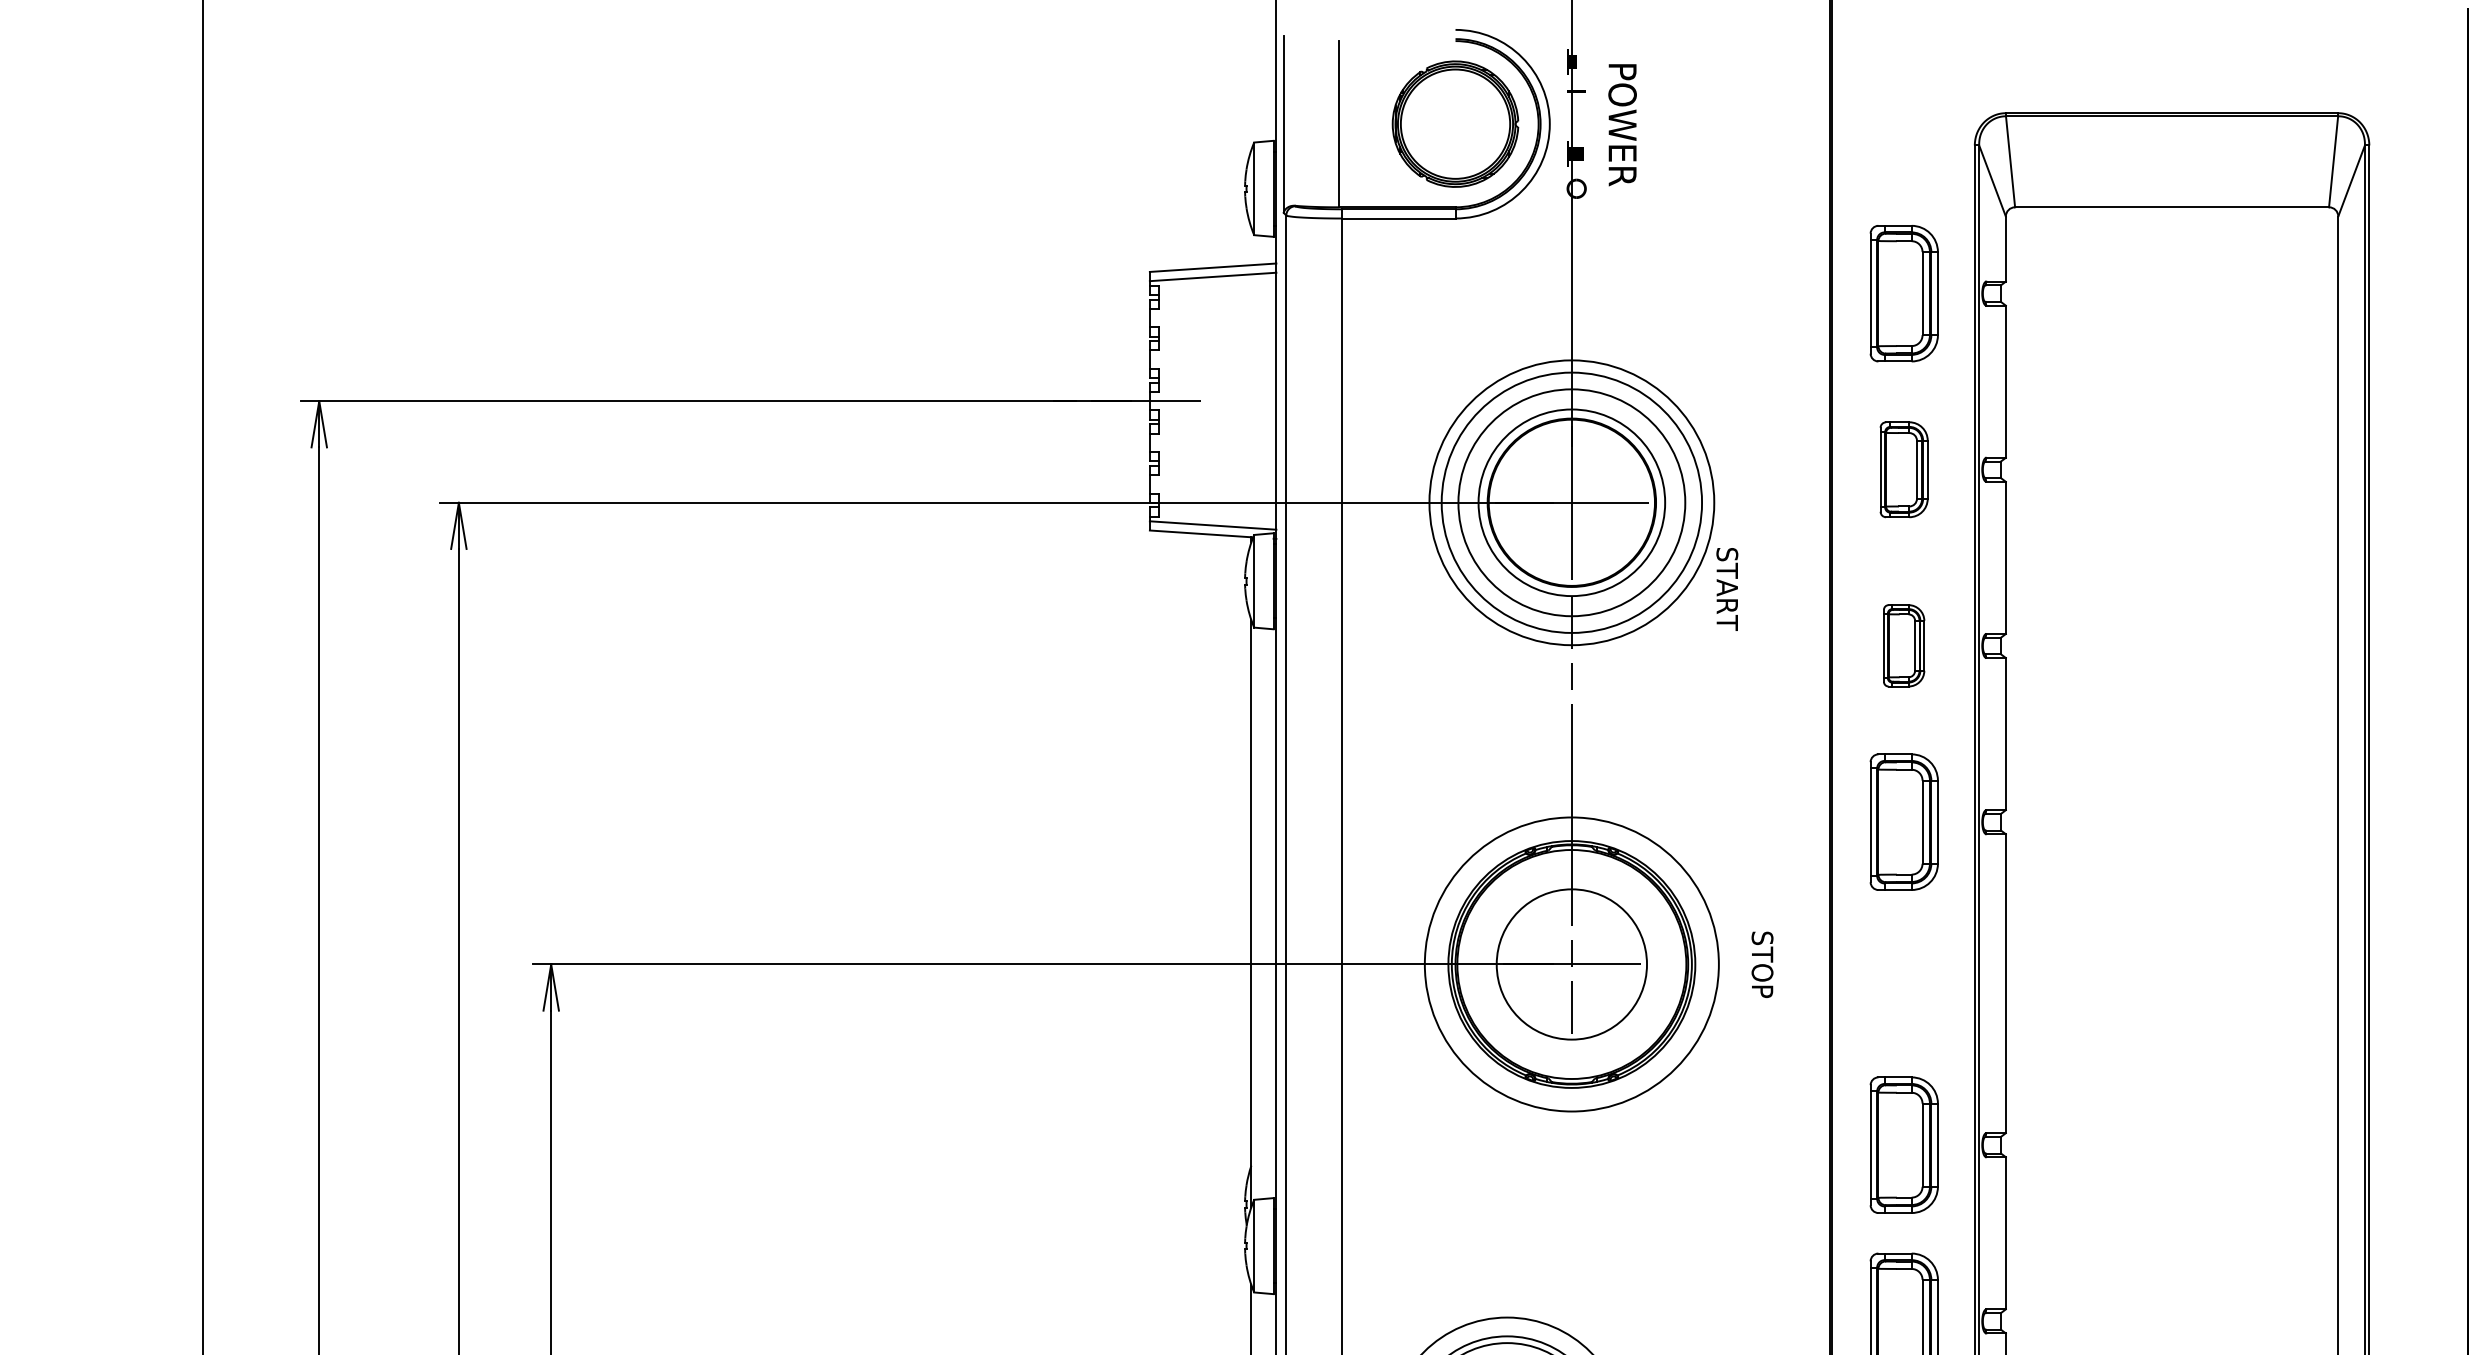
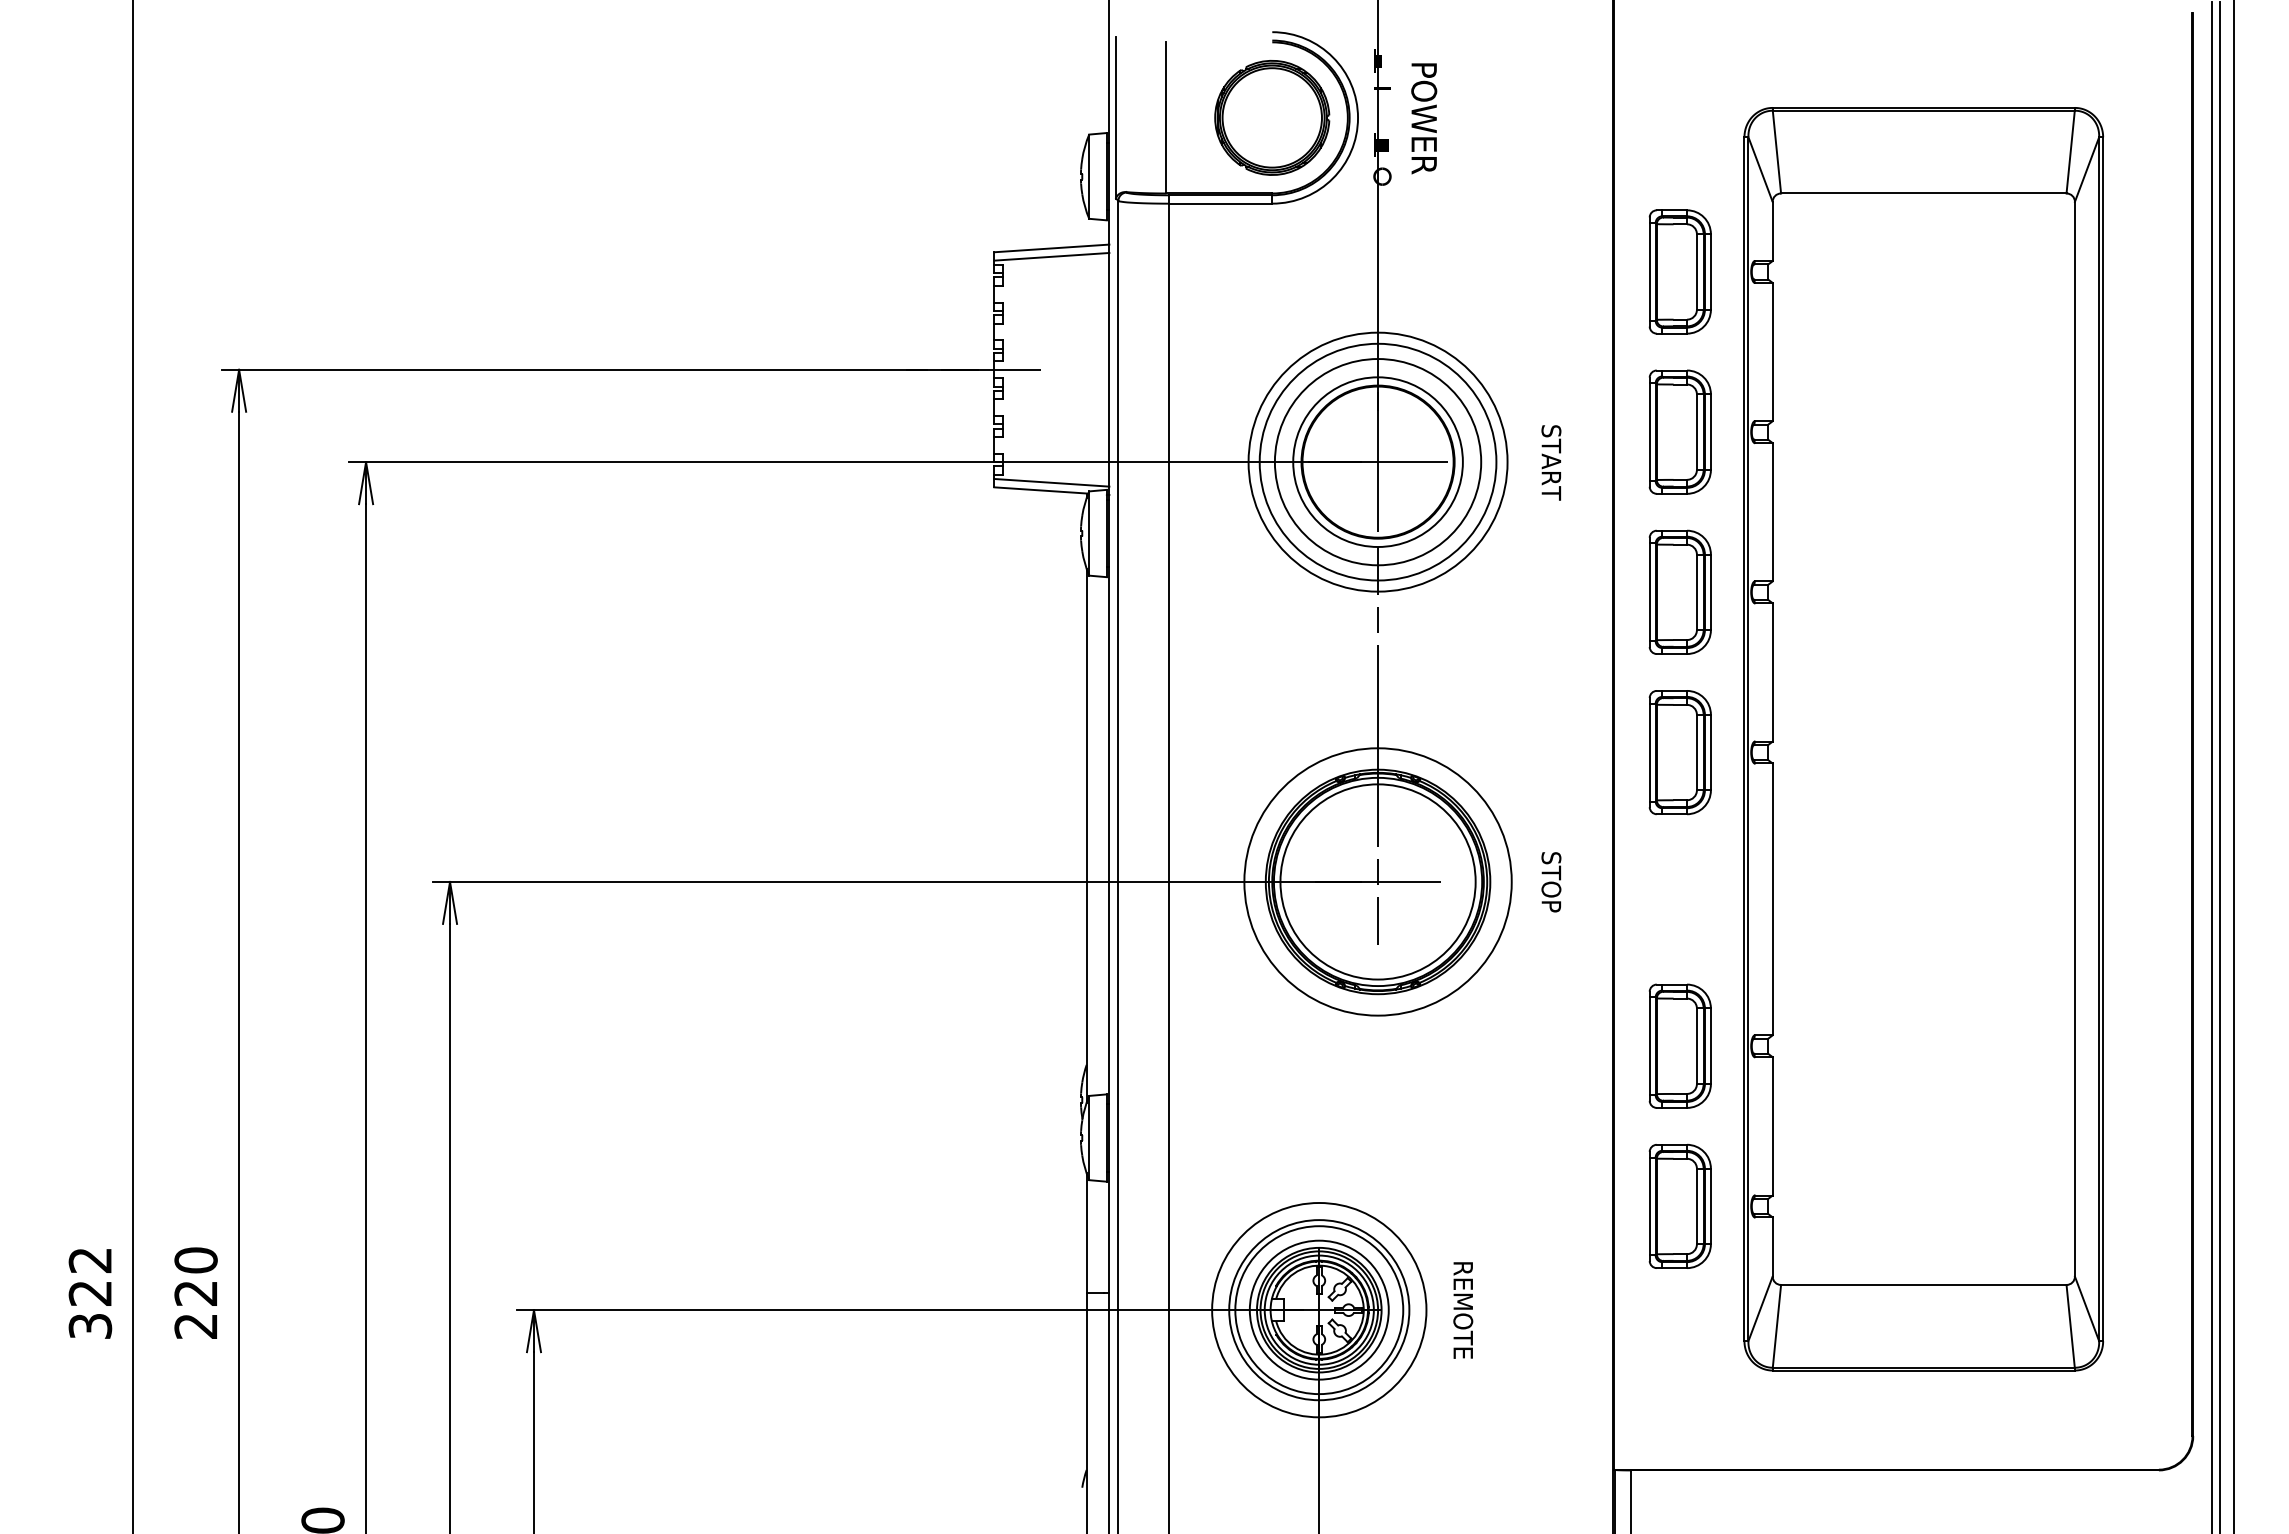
part: (1903, 469) -> (1679, 431), size x1.43
text: (1727, 588) -> (1551, 462), moved
part: (1903, 645) -> (1679, 591), size x1.67
circle: (1571, 963) -> (1377, 881), size x1.43

